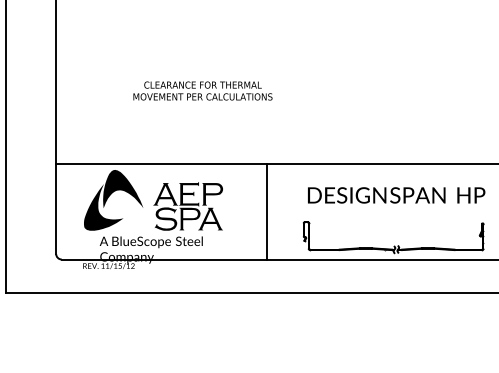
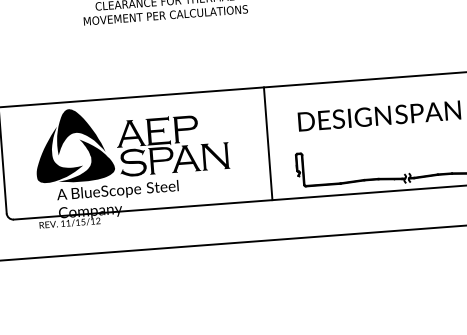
line: (267, 211) -> (268, 143), moved
fill: (125, 213) -> (84, 159), added
fill: (235, 218) -> (215, 155), added

